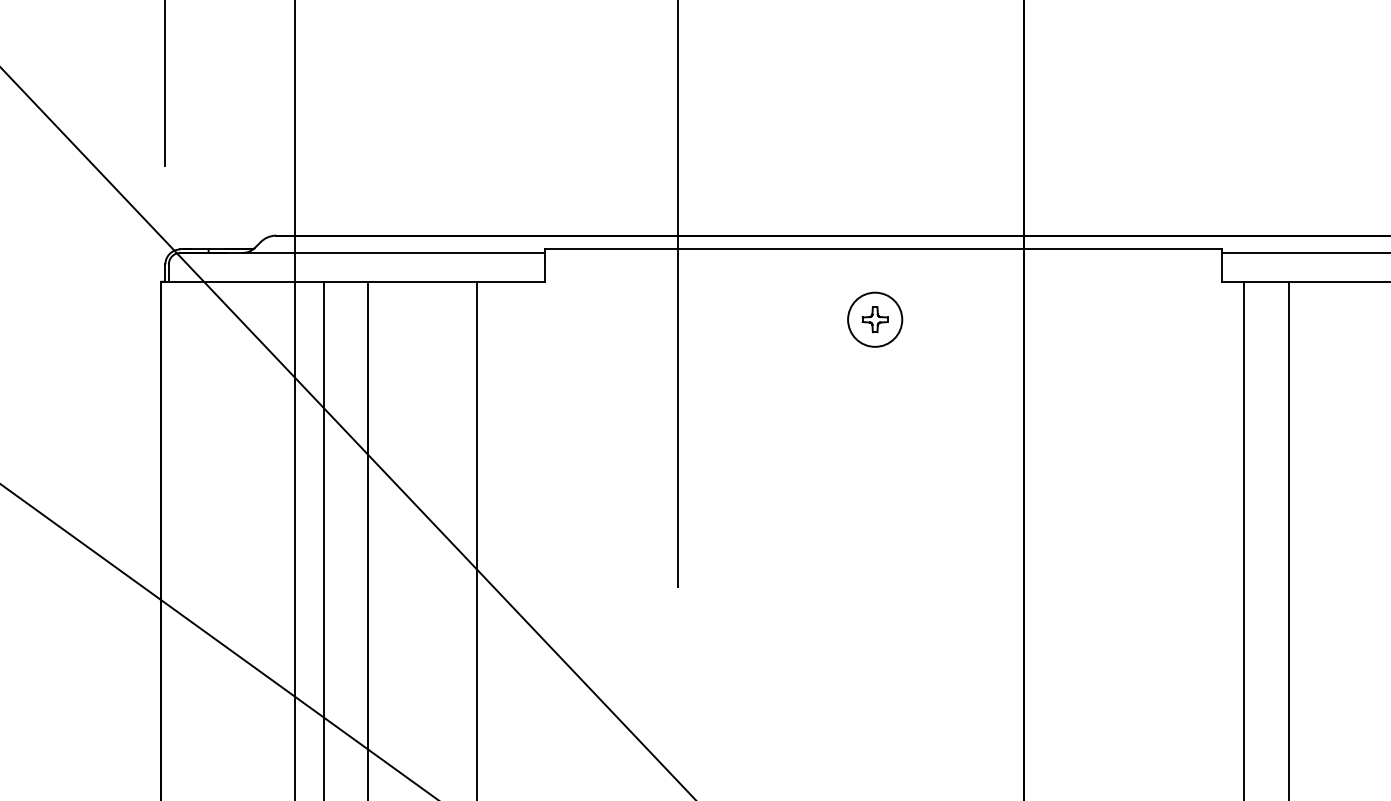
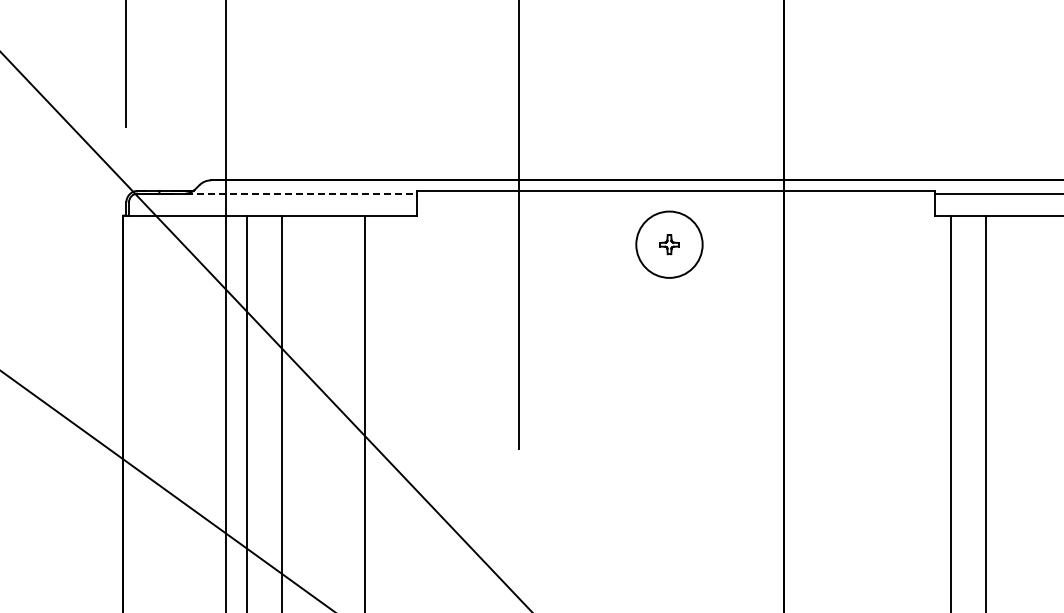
line: (394, 252) -> (301, 193), solid -> dashed
circle: (875, 319) -> (669, 244), size x1.6

